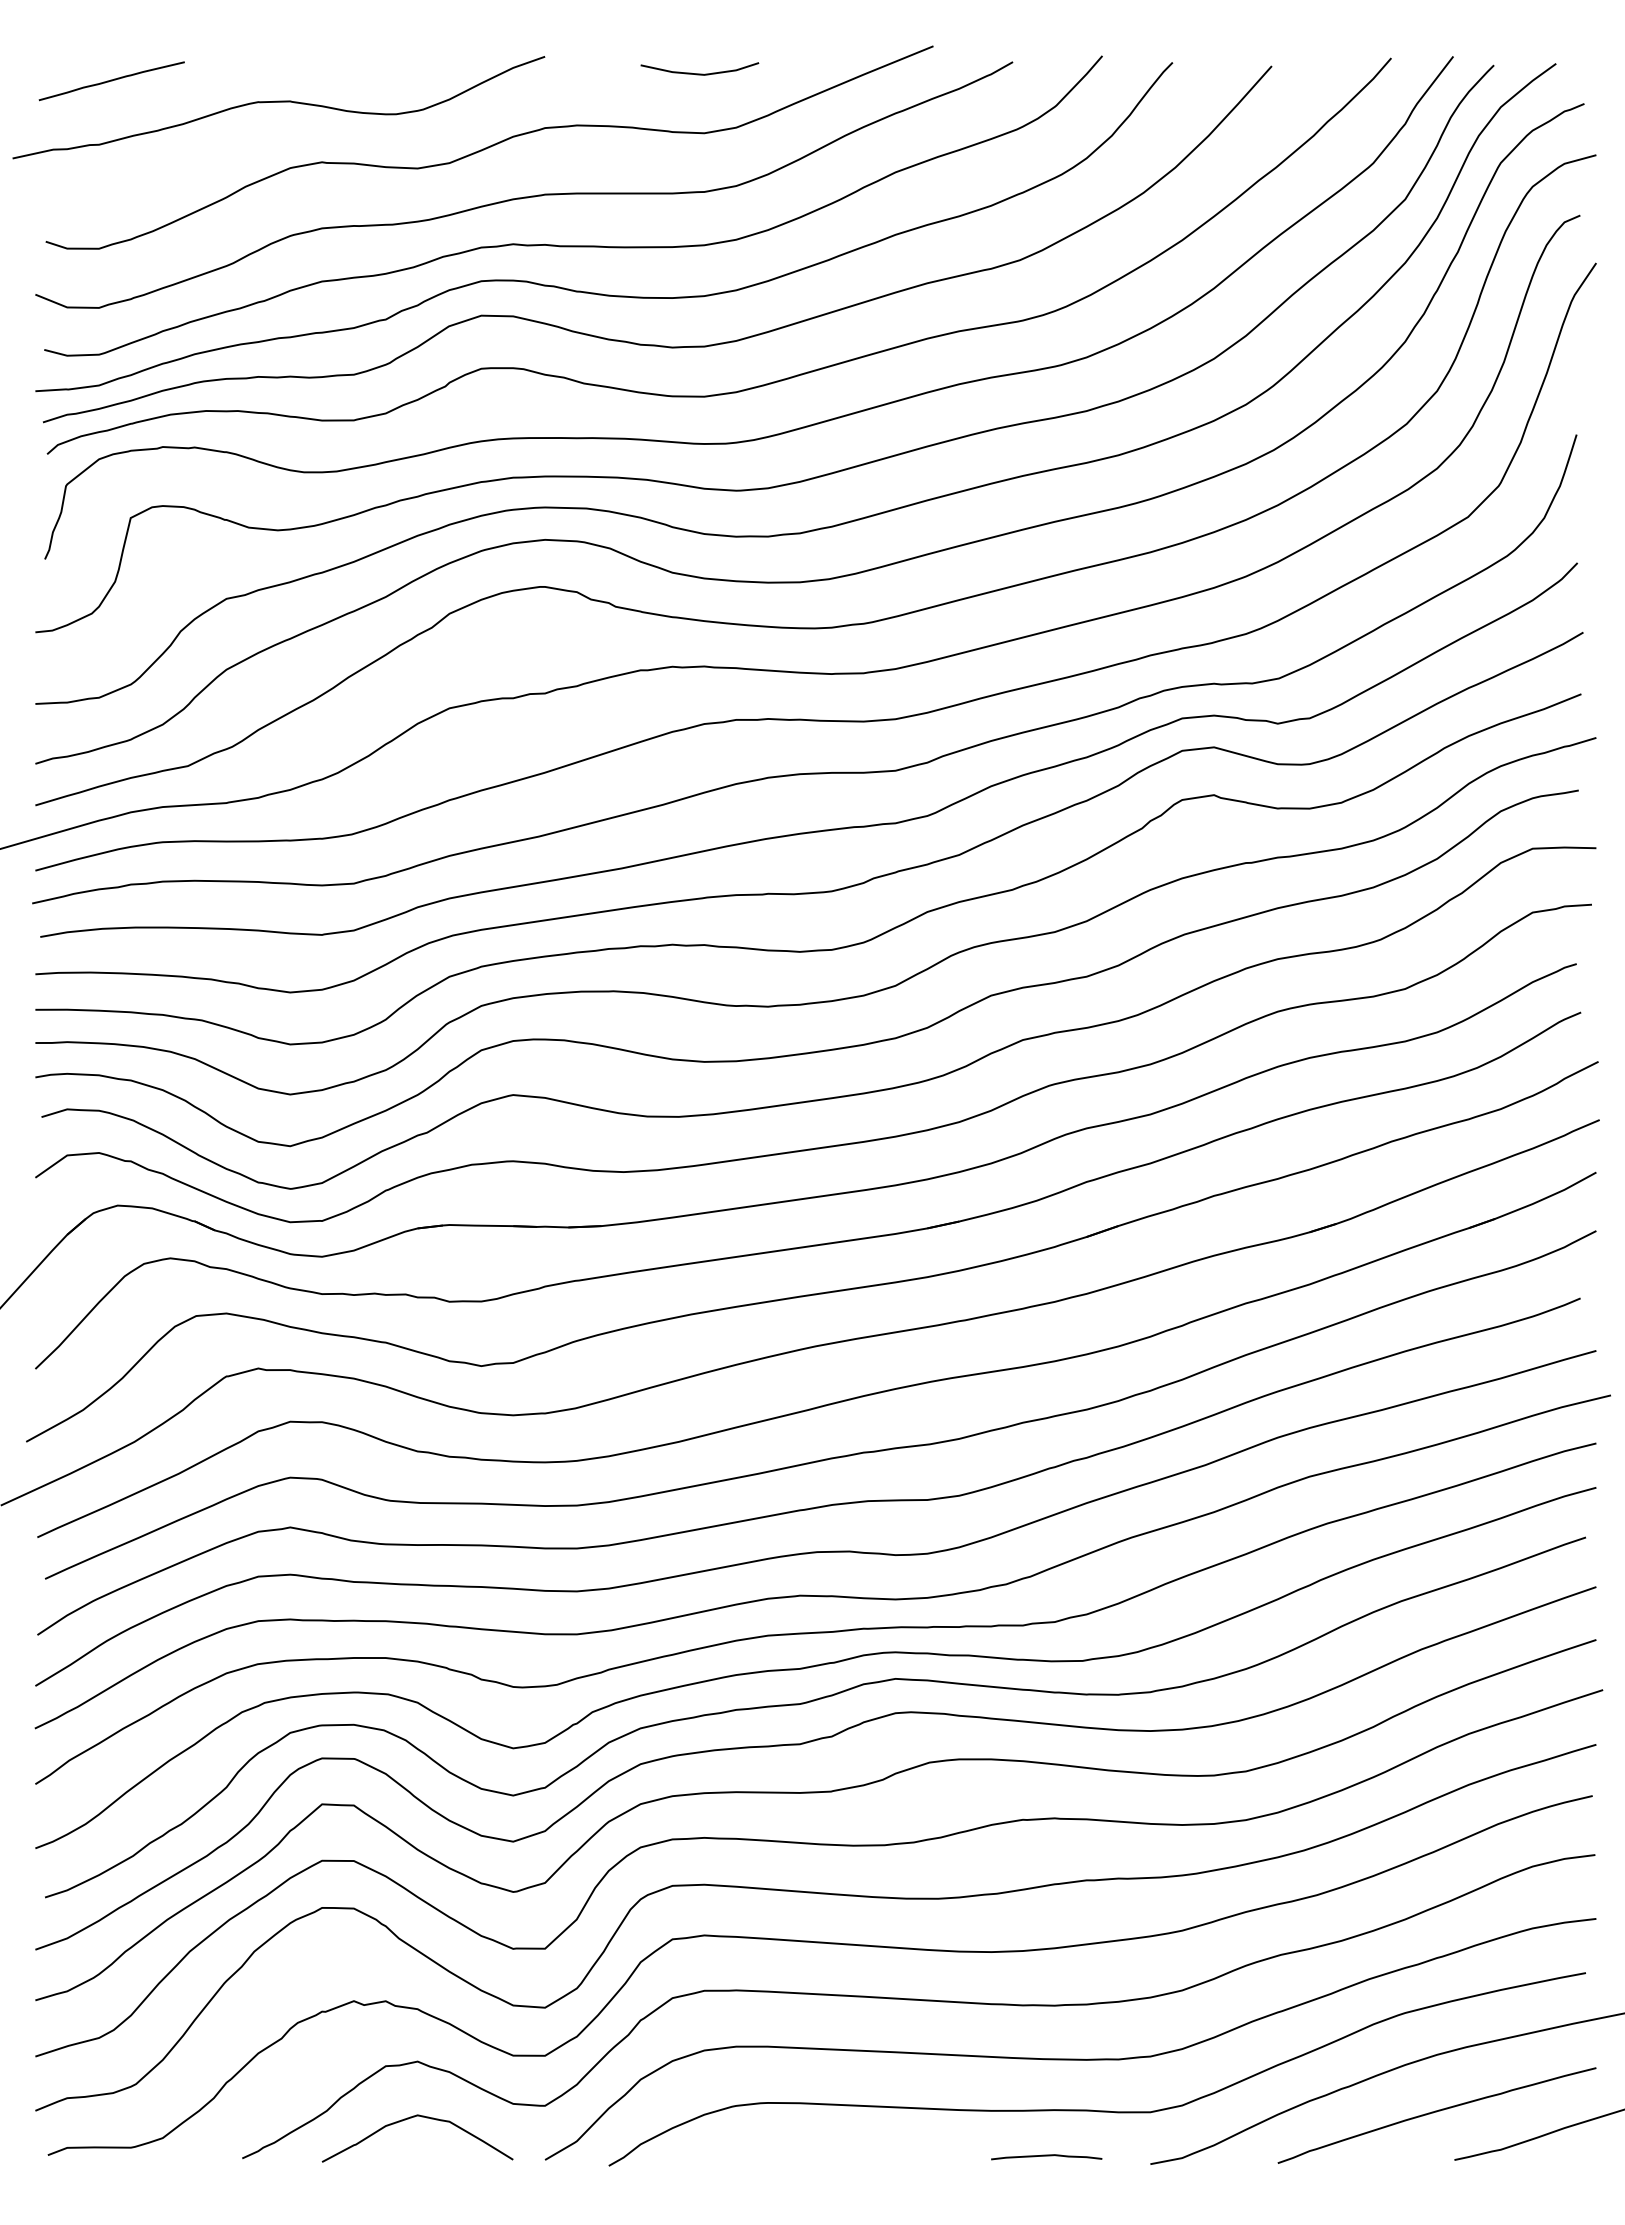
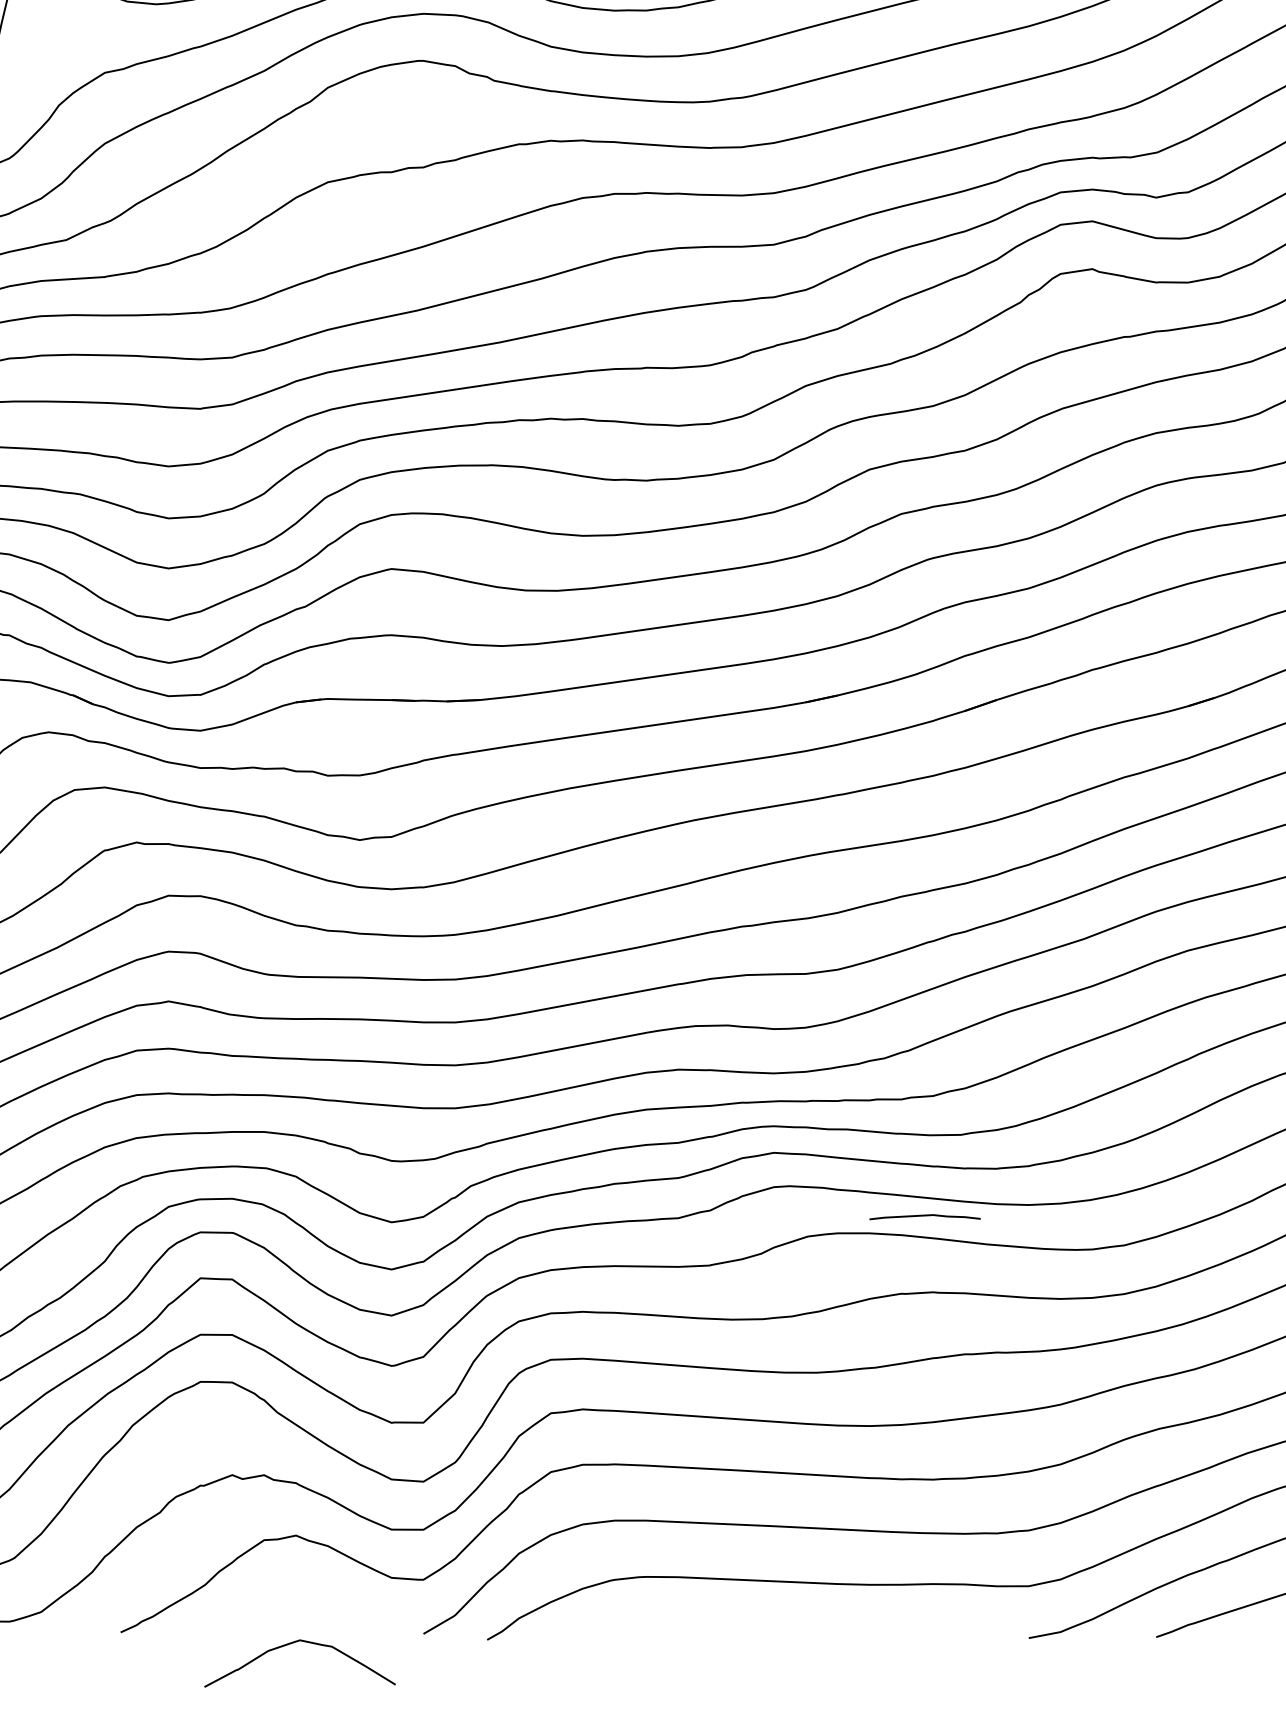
curve: (411, 2118) -> (293, 1643), moved
curve: (1046, 2156) -> (924, 1216), moved

